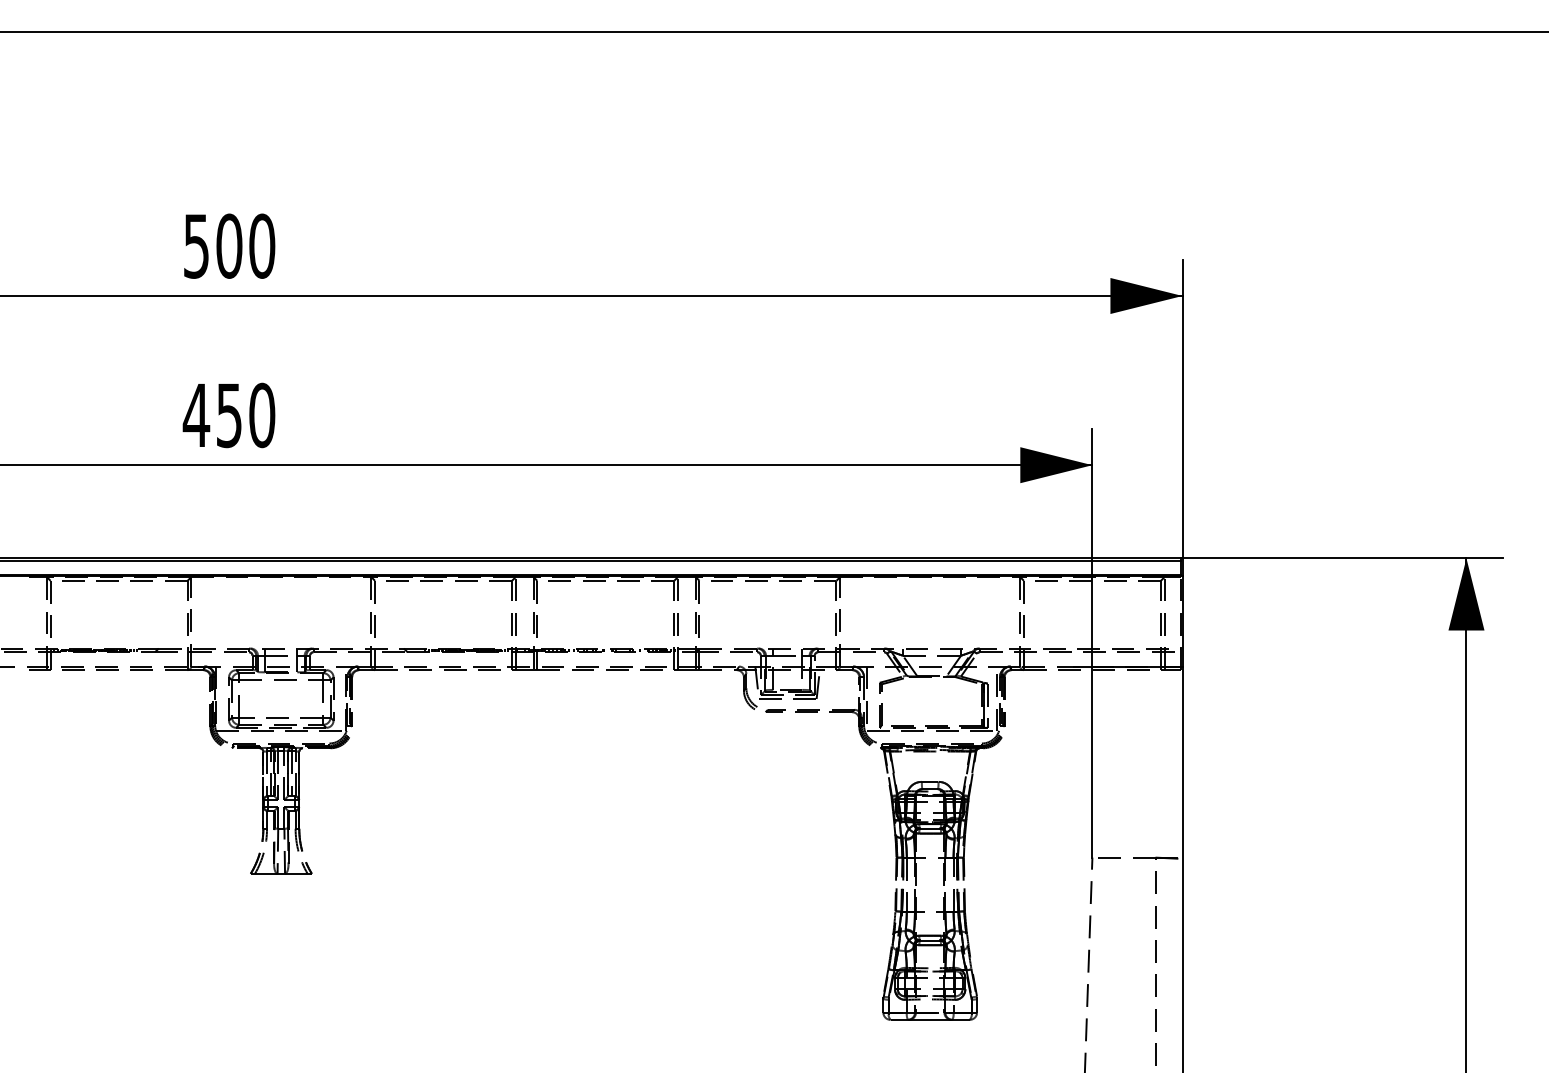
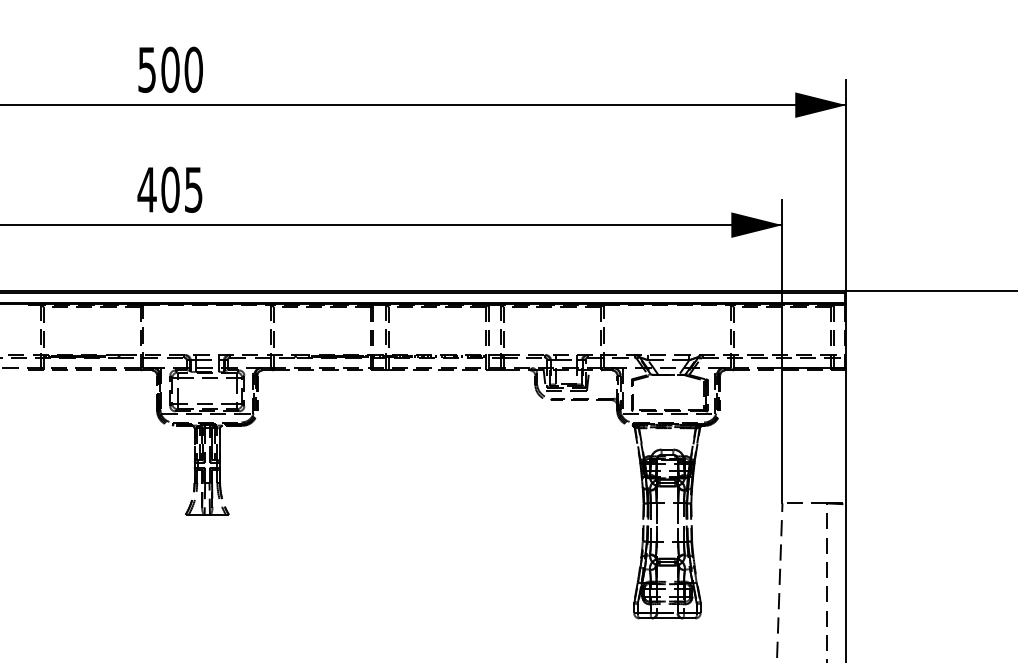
text: (245, 415) -> (181, 189), 450 -> 405

